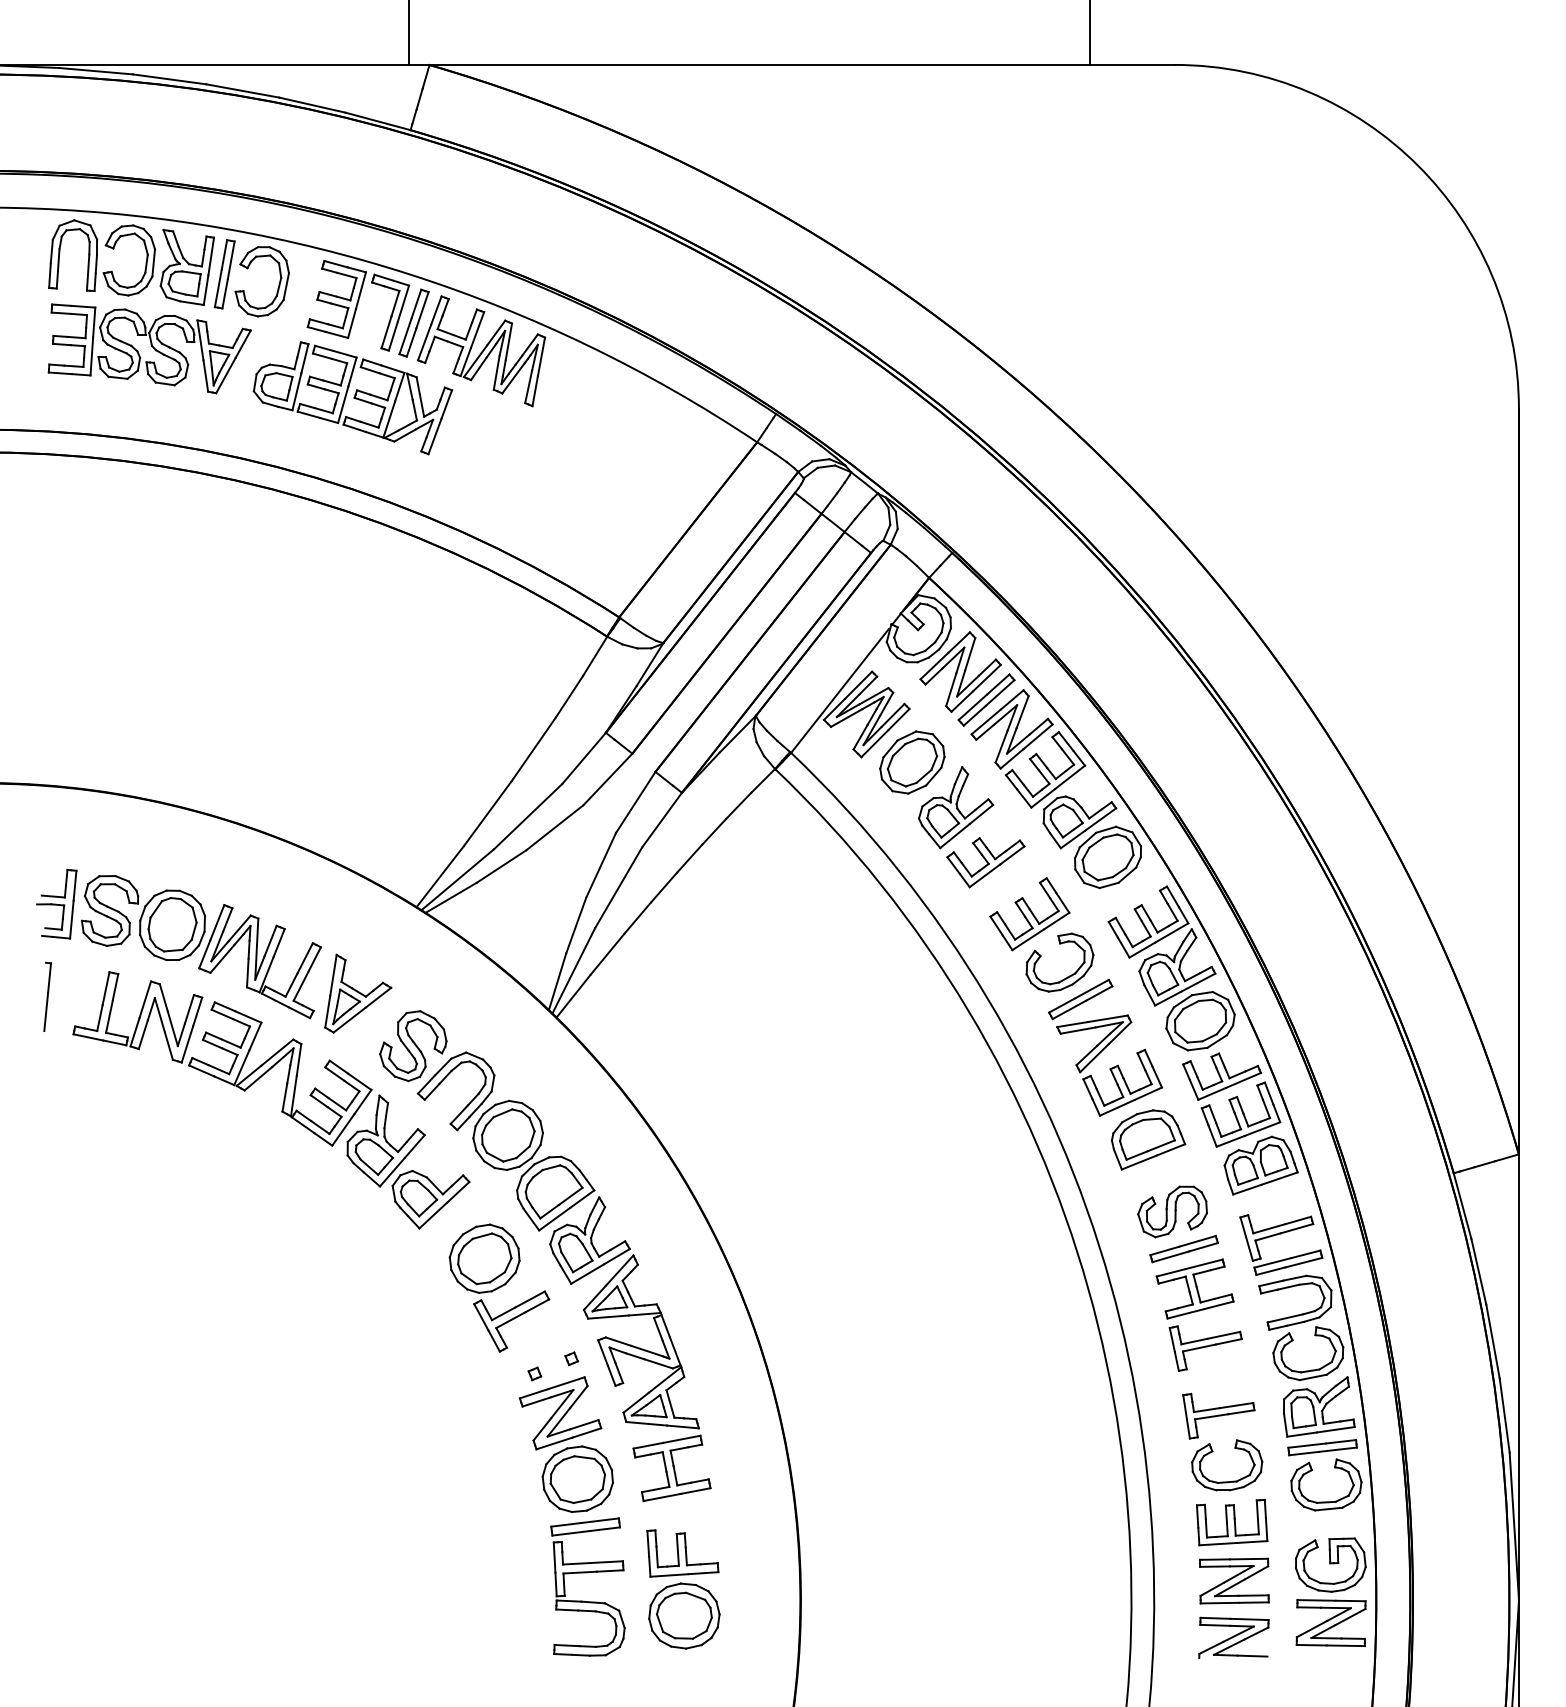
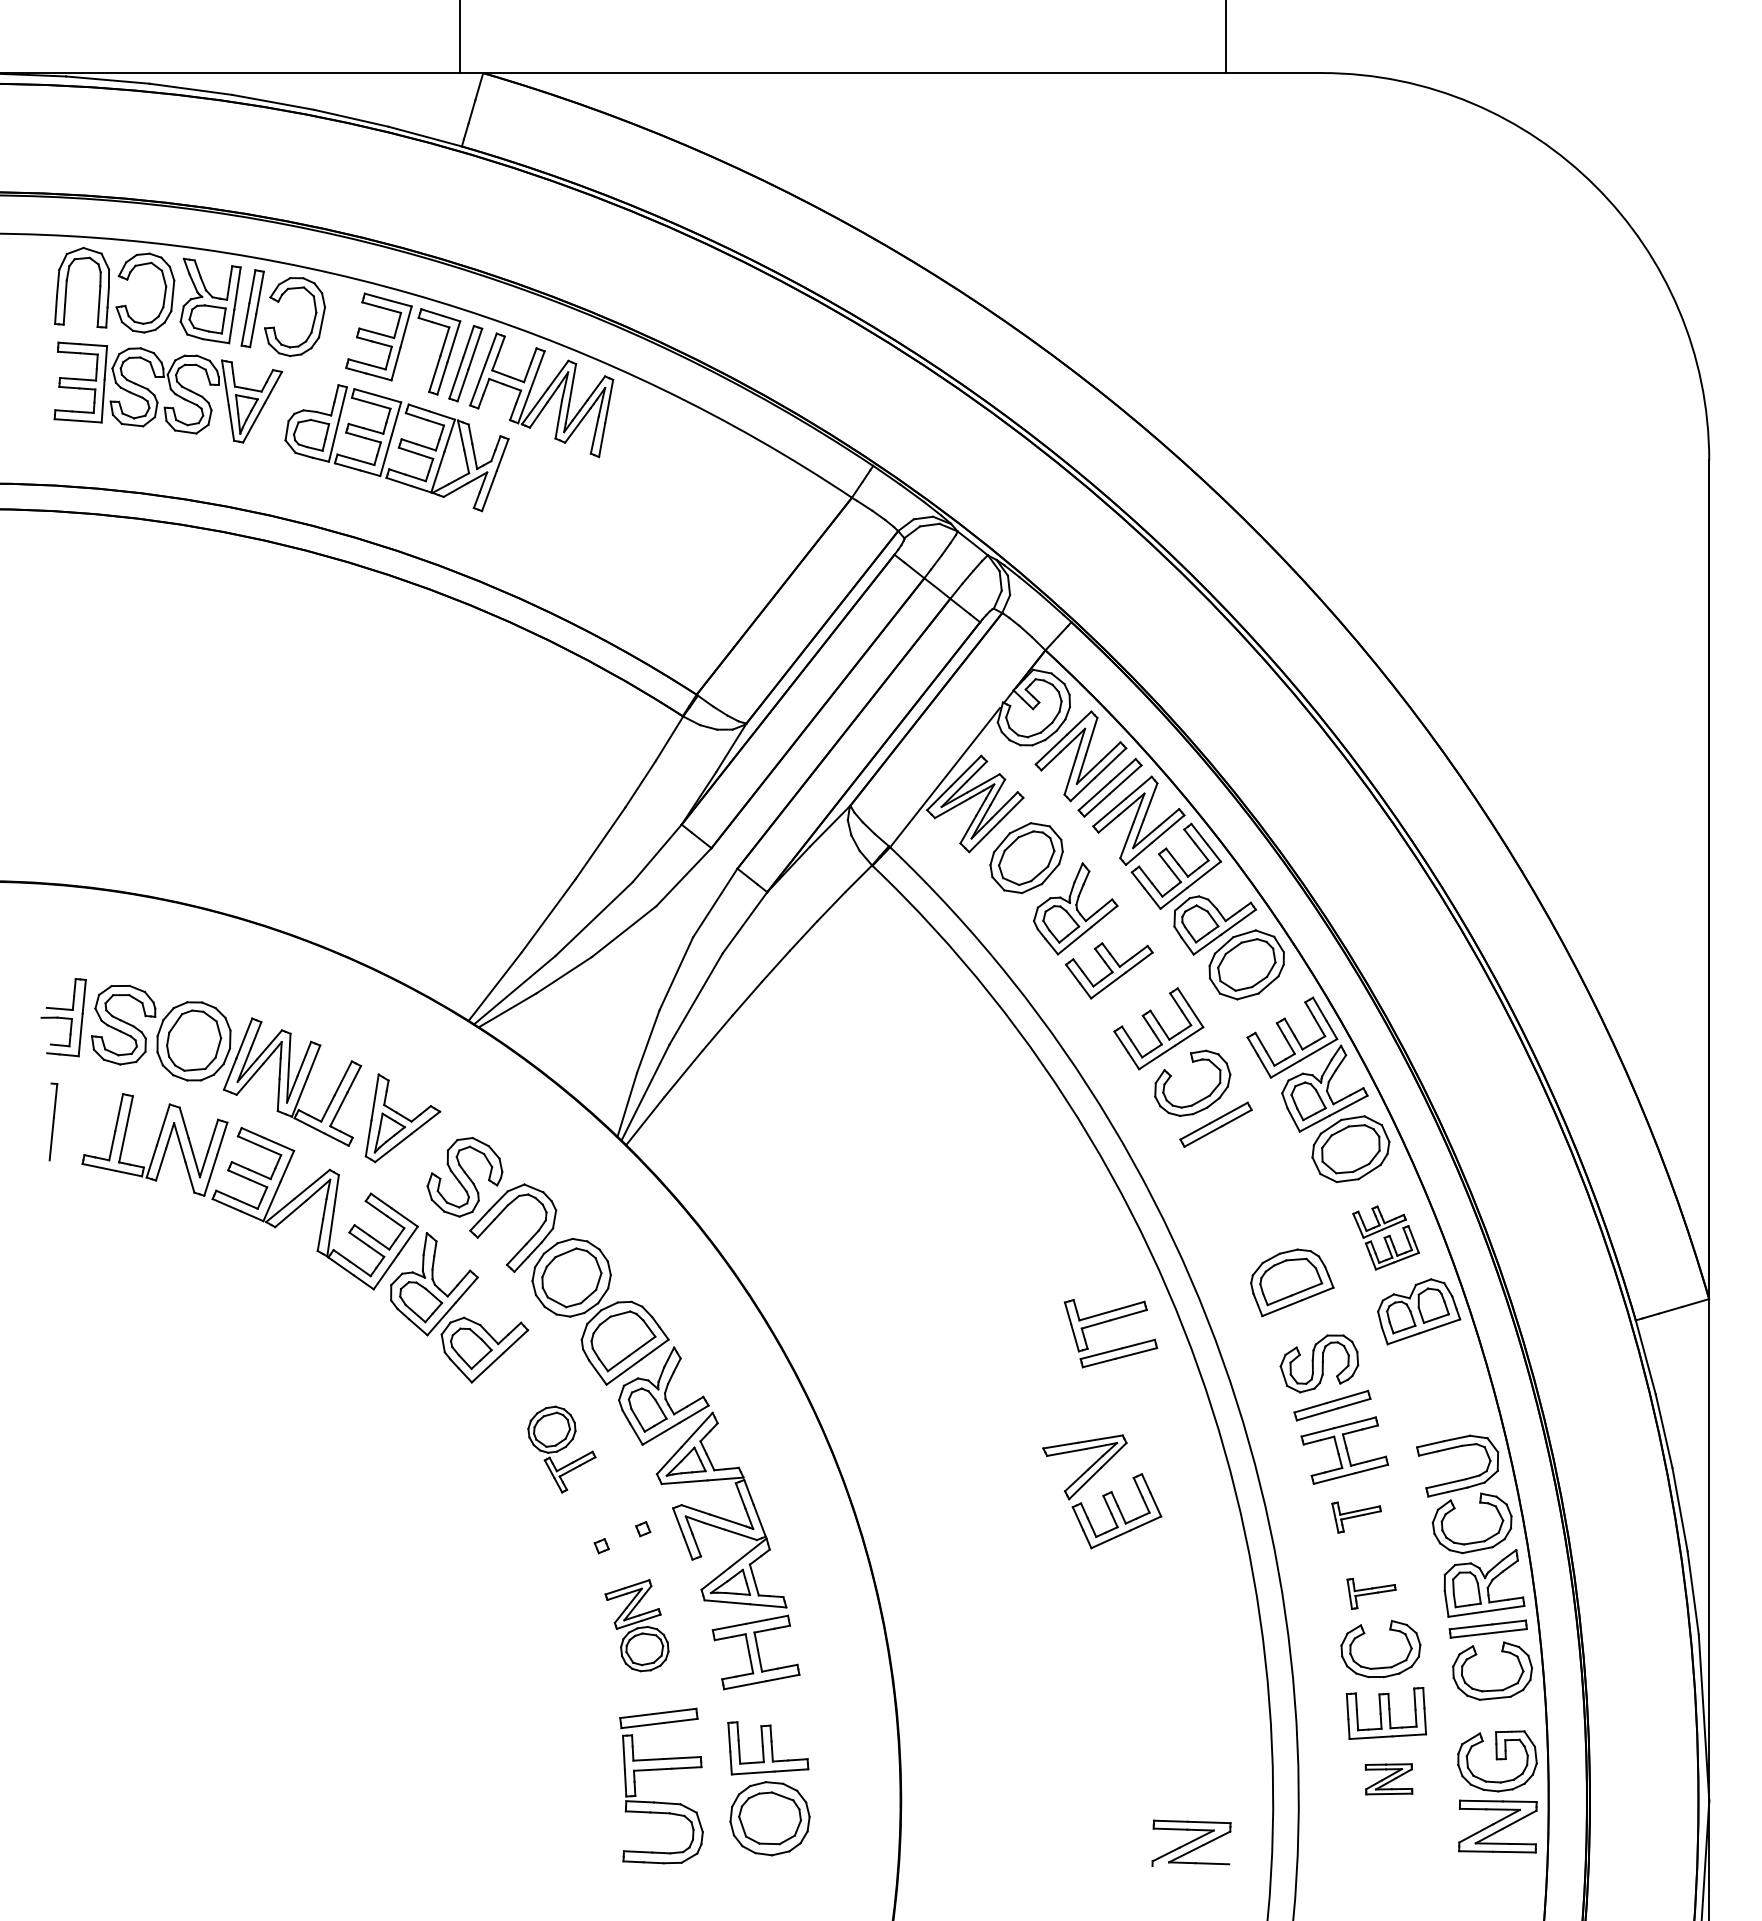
part: (1109, 1065) -> (1102, 1491), moved
part: (1231, 1099) -> (1385, 1237), size x0.6
part: (1277, 1235) -> (1106, 1322), moved
part: (499, 1287) -> (561, 1448), size x0.6
part: (1205, 1348) -> (1356, 1517), size x0.6
part: (1218, 1416) -> (1371, 1594), size x0.6
part: (565, 1444) -> (636, 1625), size x0.6
part: (1234, 1580) -> (1389, 1778), size x0.6
part: (1233, 1637) -> (1191, 1842), moved

